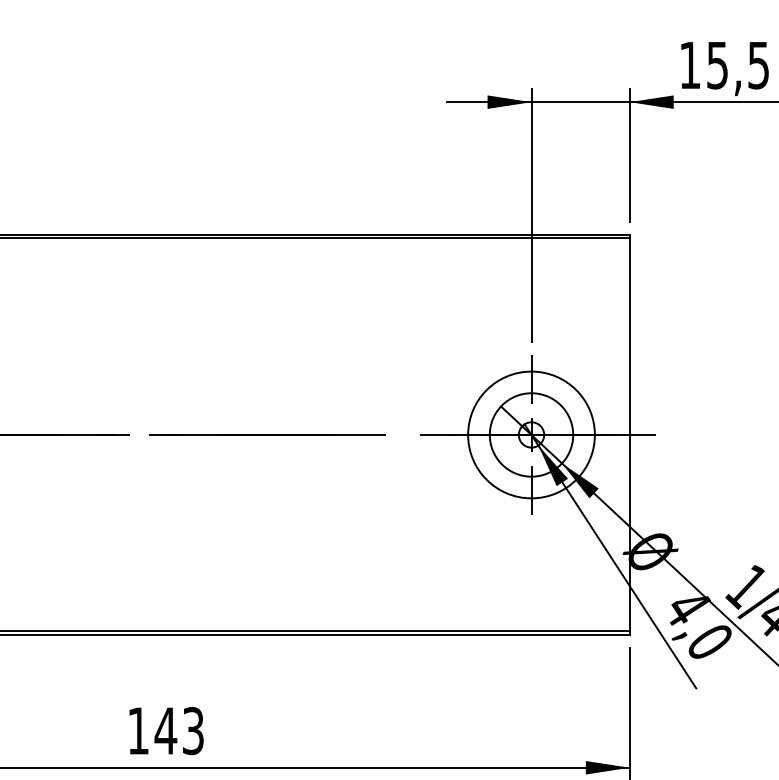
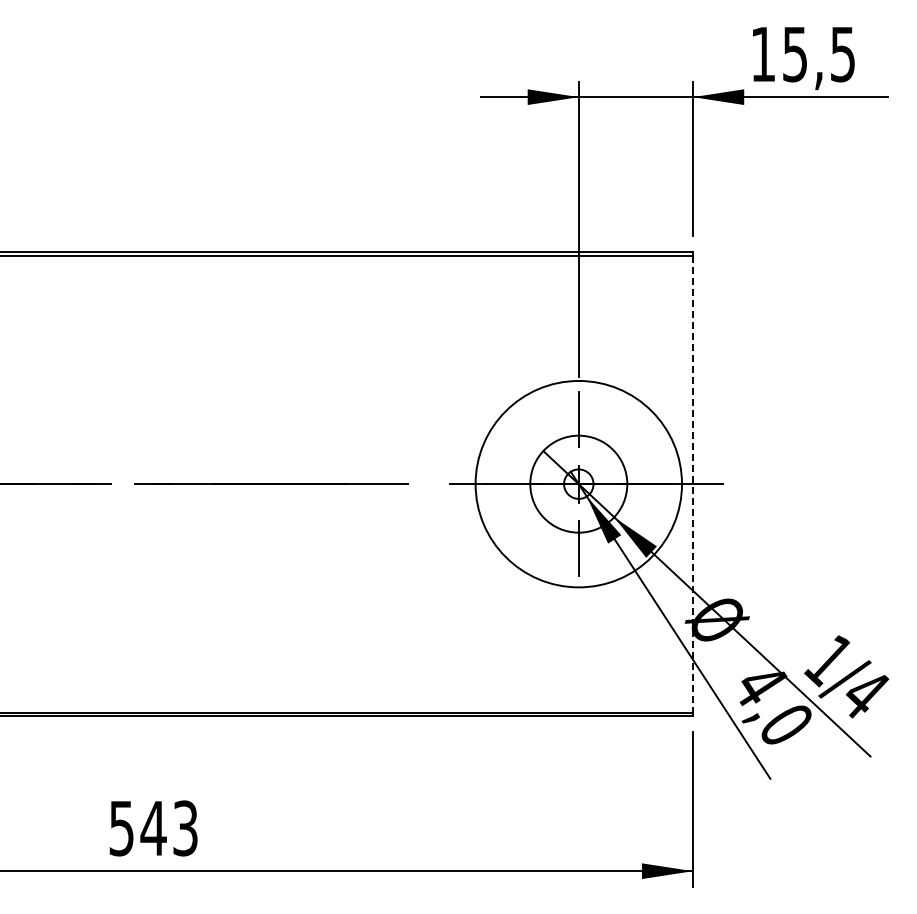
circle: (531, 434) -> (578, 483), size x1.4
line: (630, 435) -> (693, 484), solid -> dashed
text: (138, 731) -> (121, 828), 143 -> 543

